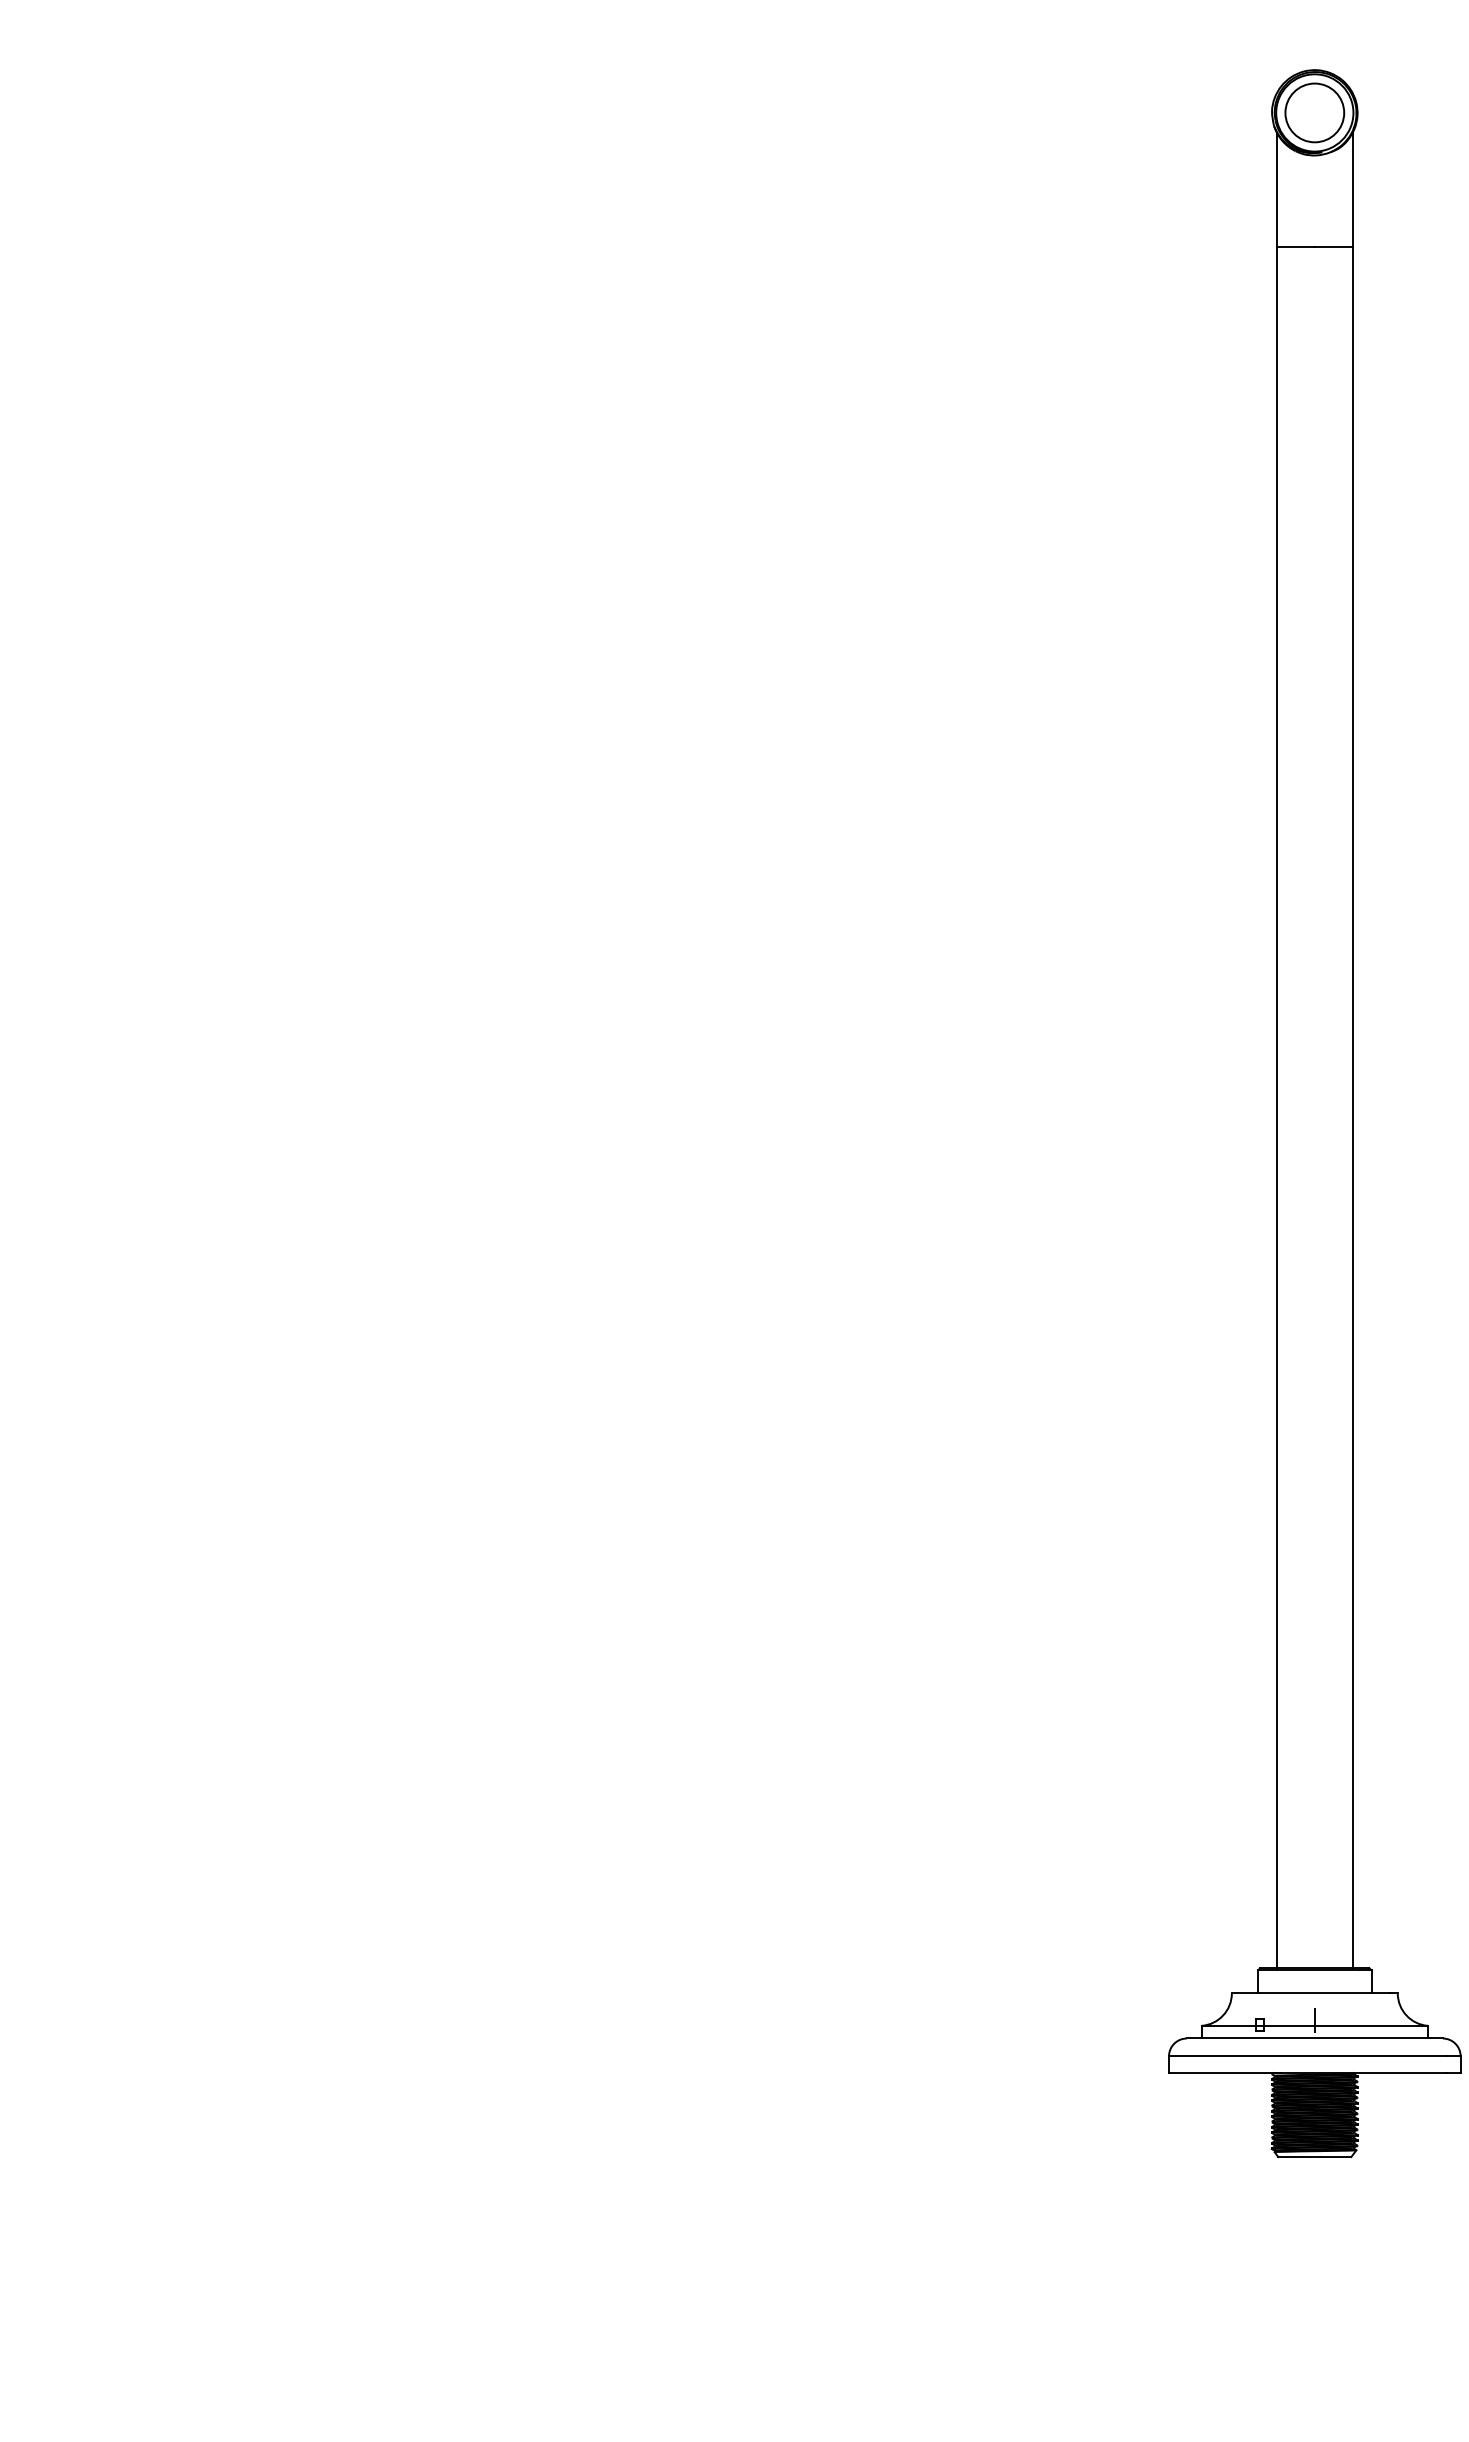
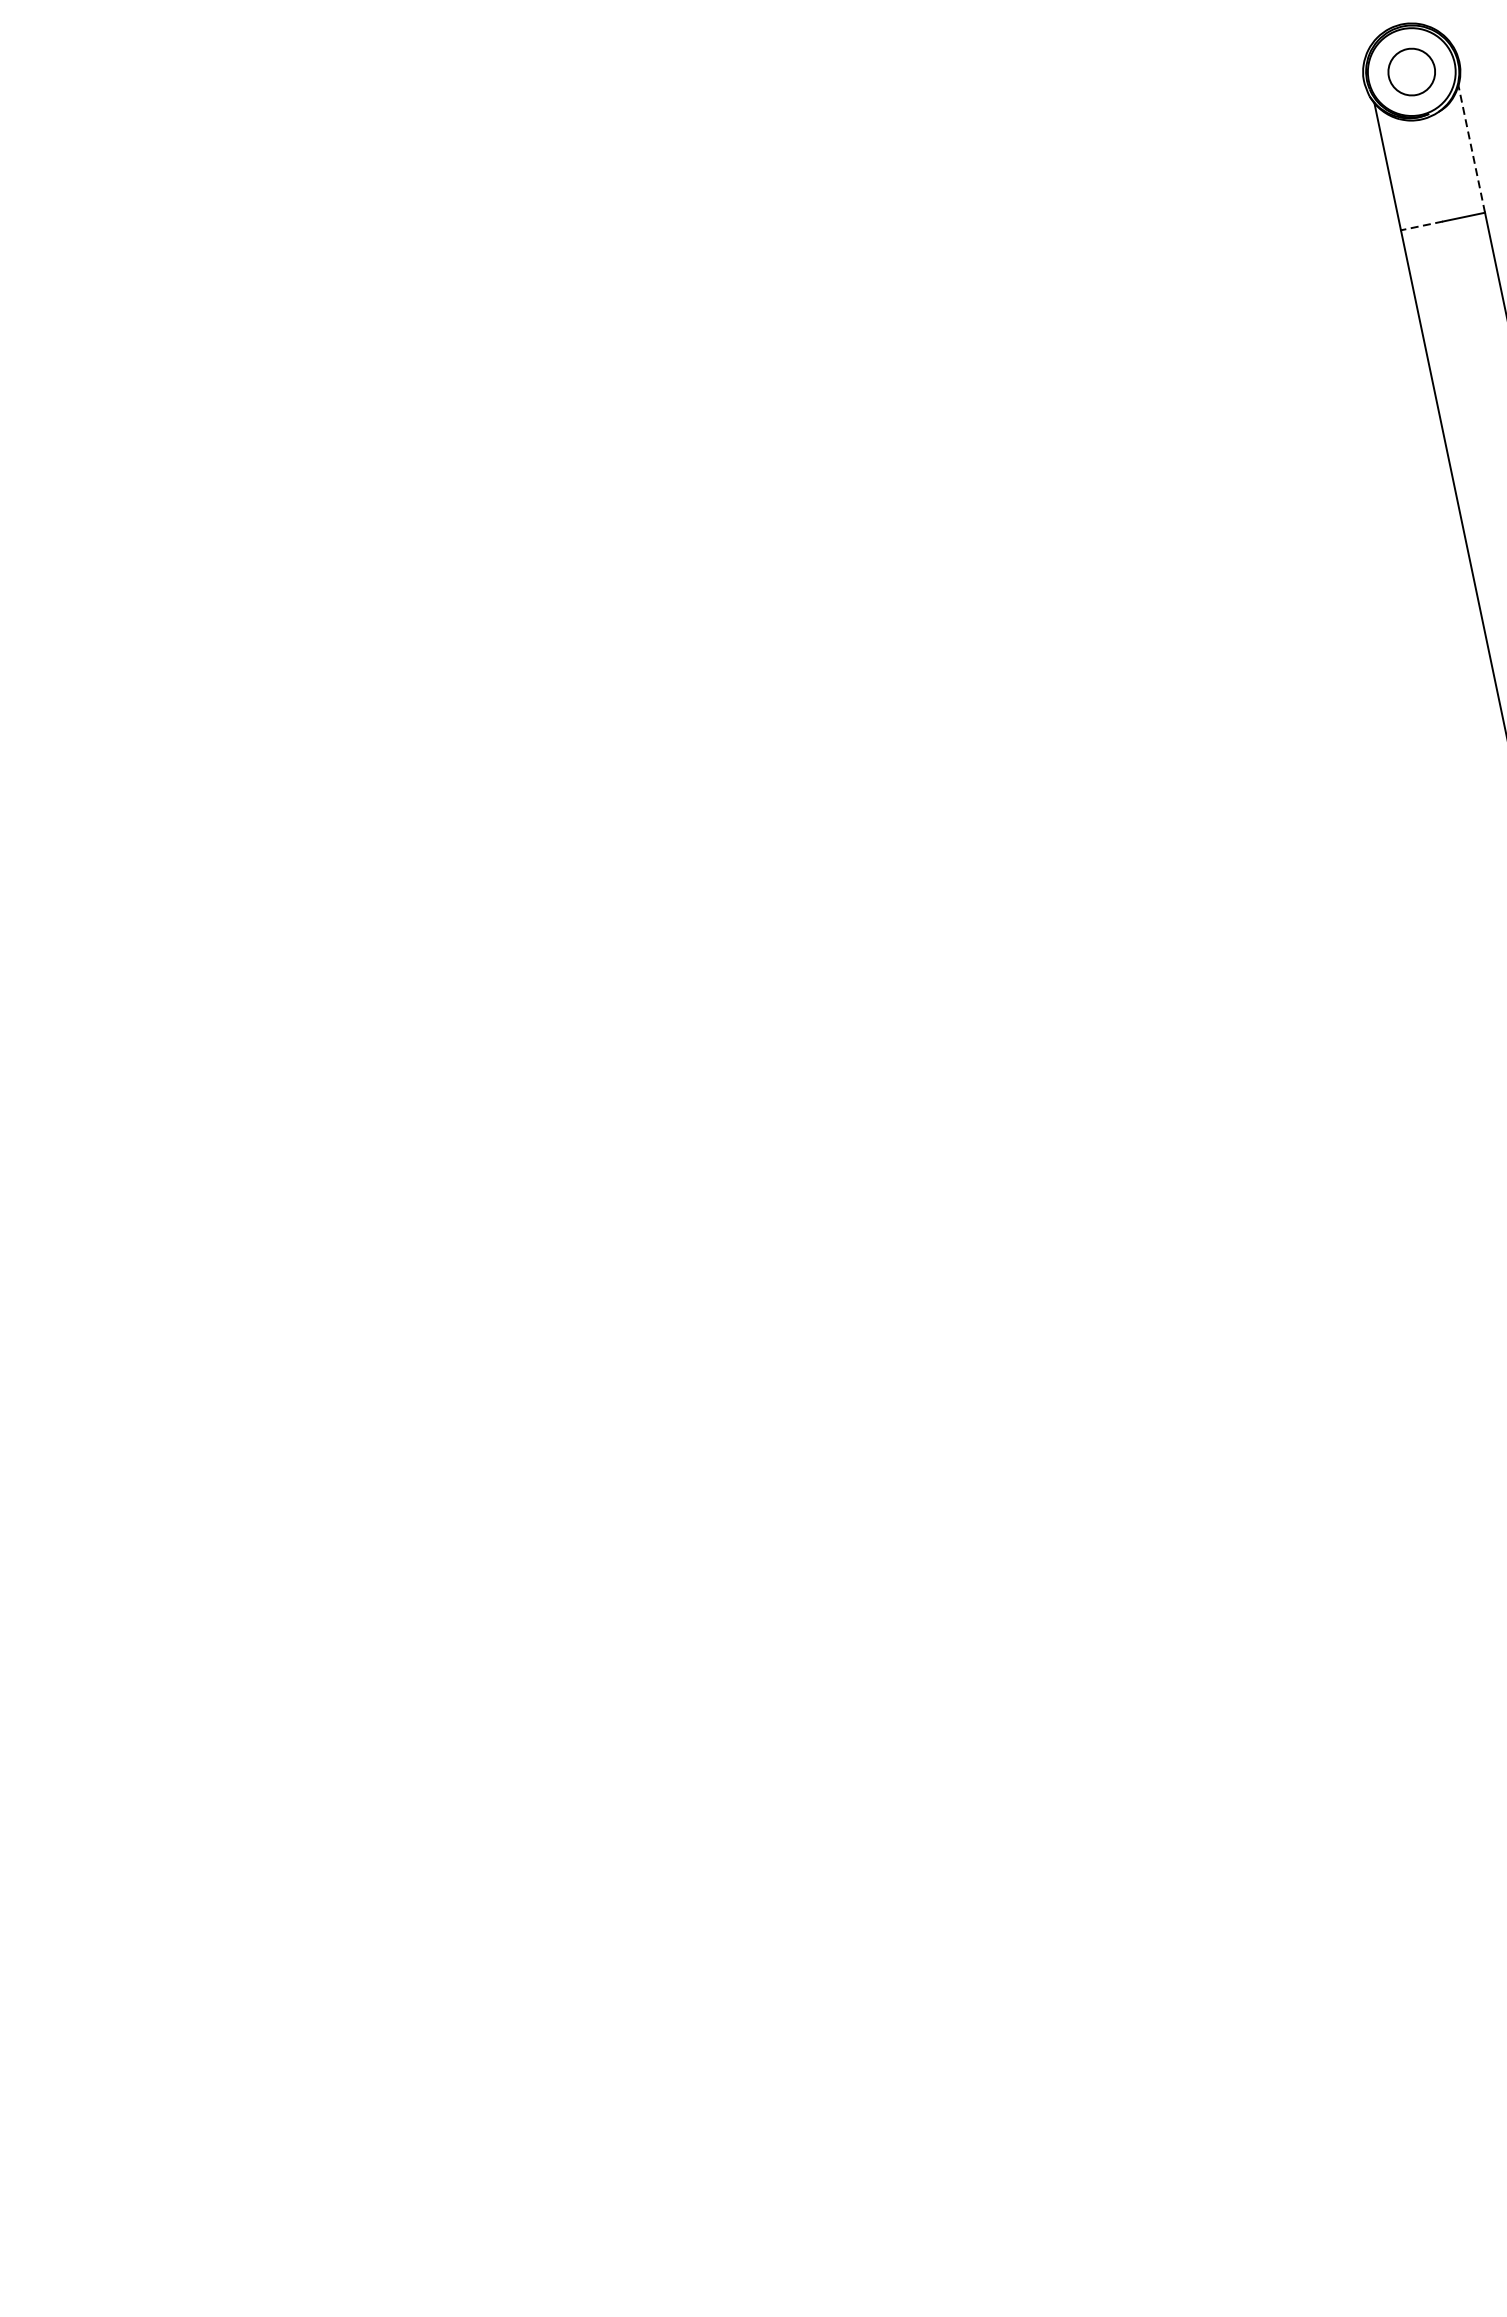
circle: (1314, 112) -> (1411, 71), size x0.7
line: (1352, 189) -> (1471, 148), solid -> dashed
line: (1295, 247) -> (1421, 226), solid -> dashed

